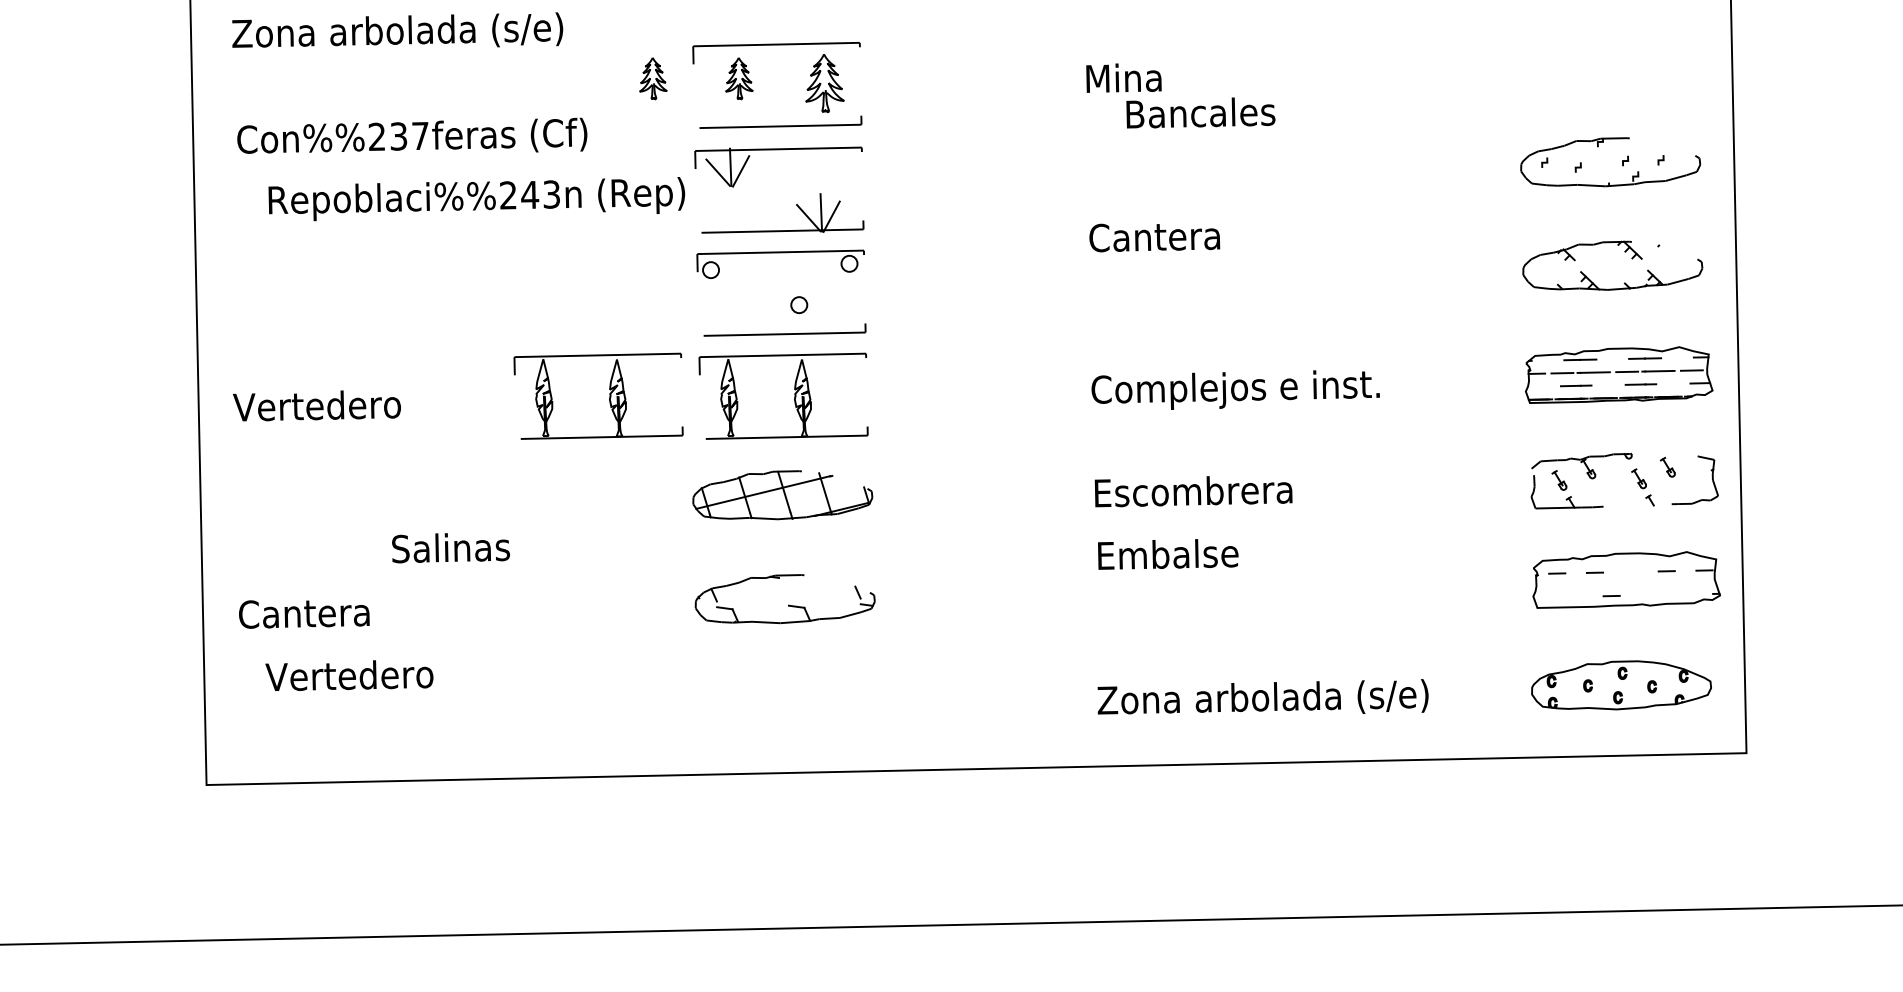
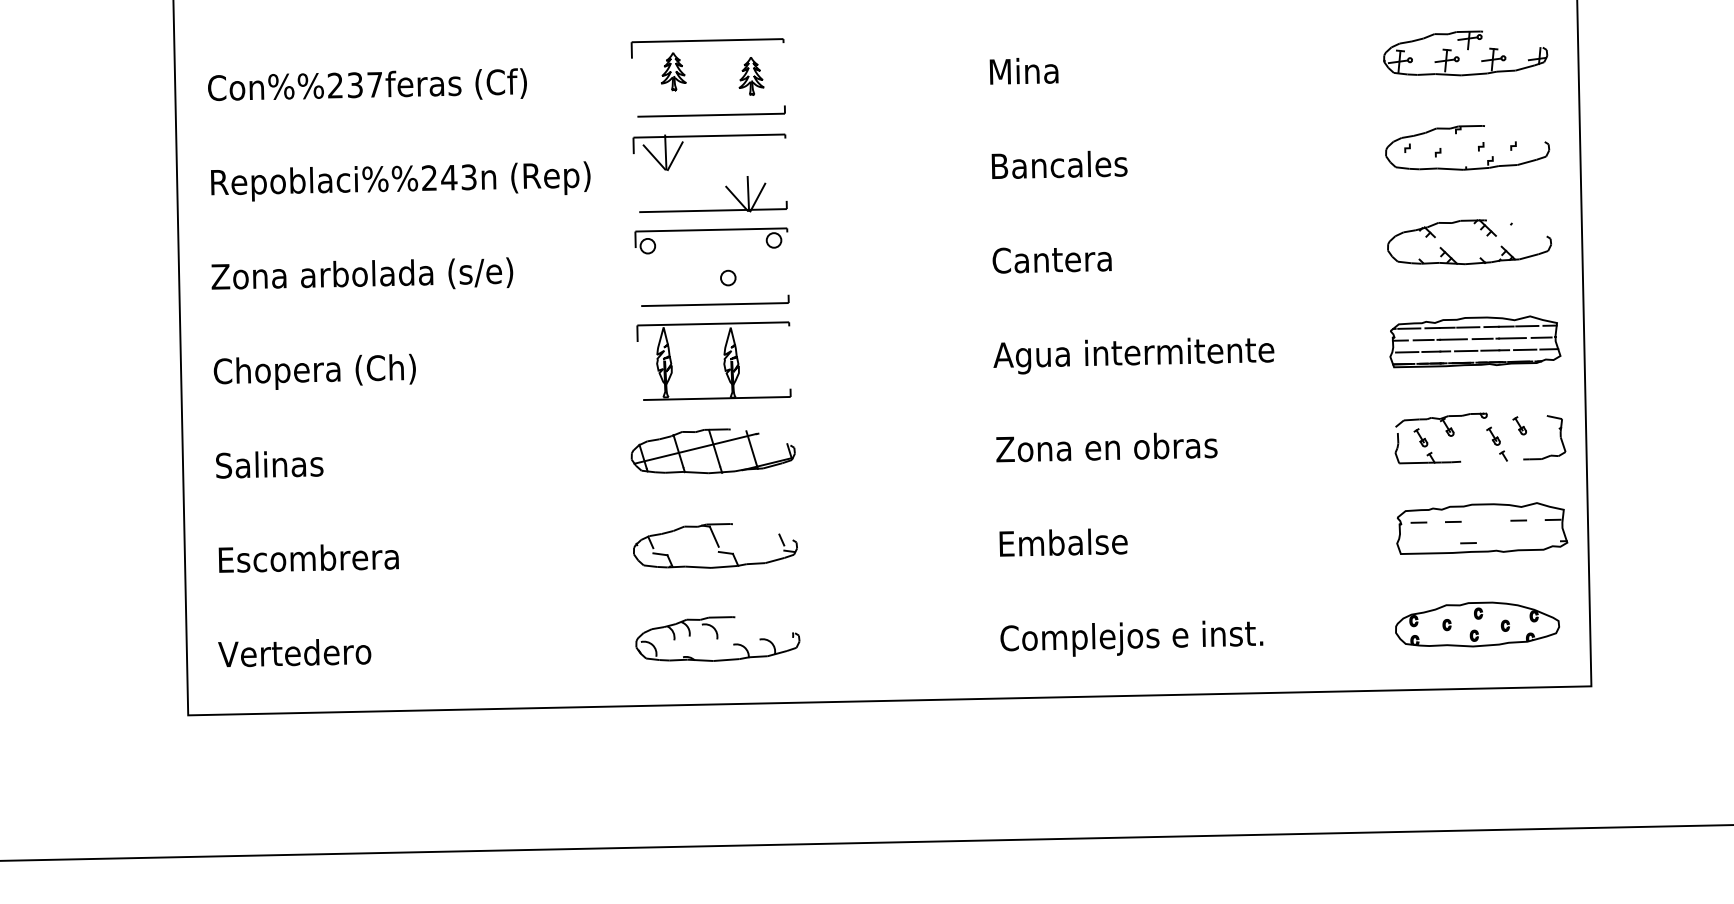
text: (397, 29) -> (362, 272), moved
part: (1608, 58) -> (1465, 53), added
part: (653, 78) -> (595, 71), removed
part: (824, 83) -> (751, 76), size x0.71
text: (1200, 112) -> (1059, 164), moved
text: (412, 135) -> (367, 84), moved
text: (476, 199) -> (400, 181), moved
text: (1154, 237) -> (1051, 260), moved
line: (1676, 357) -> (1527, 325), added
line: (1611, 359) -> (1468, 327), added
line: (1546, 360) -> (1409, 328), added
line: (1673, 383) -> (1524, 349), added
line: (1608, 385) -> (1465, 351), added
line: (1544, 386) -> (1407, 352), added
text: (1244, 390) -> (1133, 355), Complejos e inst. -> Agua intermitente
part: (609, 395) -> (555, 360), removed
text: (344, 407) -> (313, 371), Vertedero -> Chopera (Ch)
text: (1214, 491) -> (1106, 447), Escombrera -> Zona en obras
text: (450, 548) -> (269, 465), moved
text: (1168, 554) -> (1063, 542), moved
line: (783, 588) -> (713, 536), added
text: (338, 612) -> (308, 558), Cantera -> Escombrera
text: (349, 675) -> (294, 652), moved
text: (1262, 699) -> (1150, 637), Zona arbolada (s/e) -> Complejos e inst.
part: (787, 701) -> (717, 639), added

